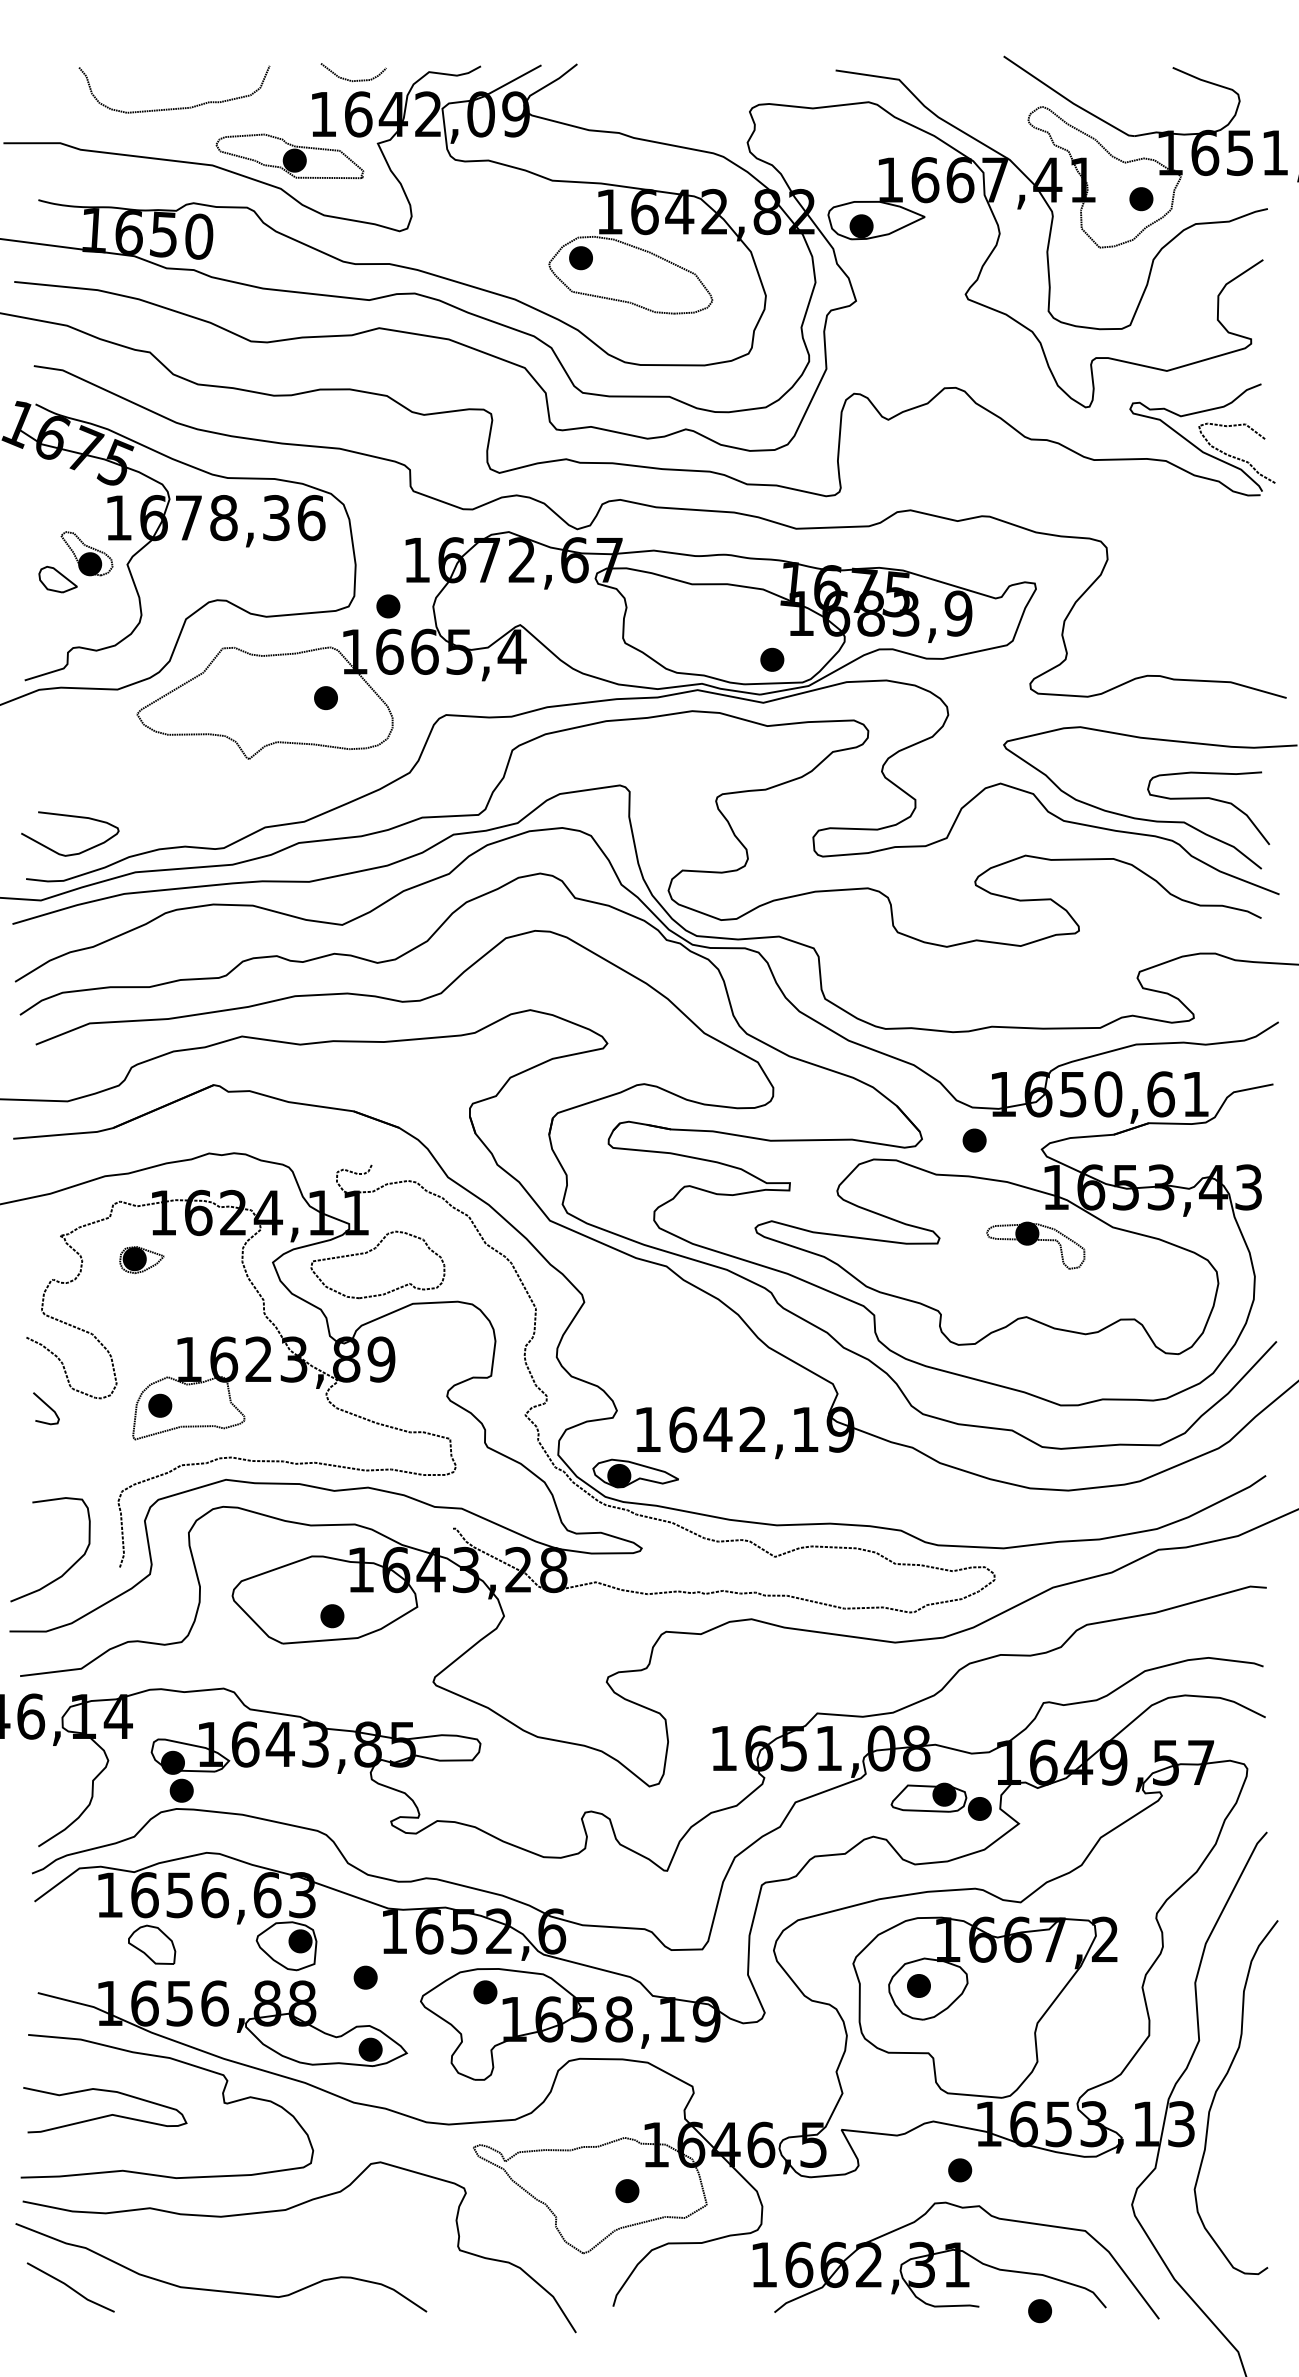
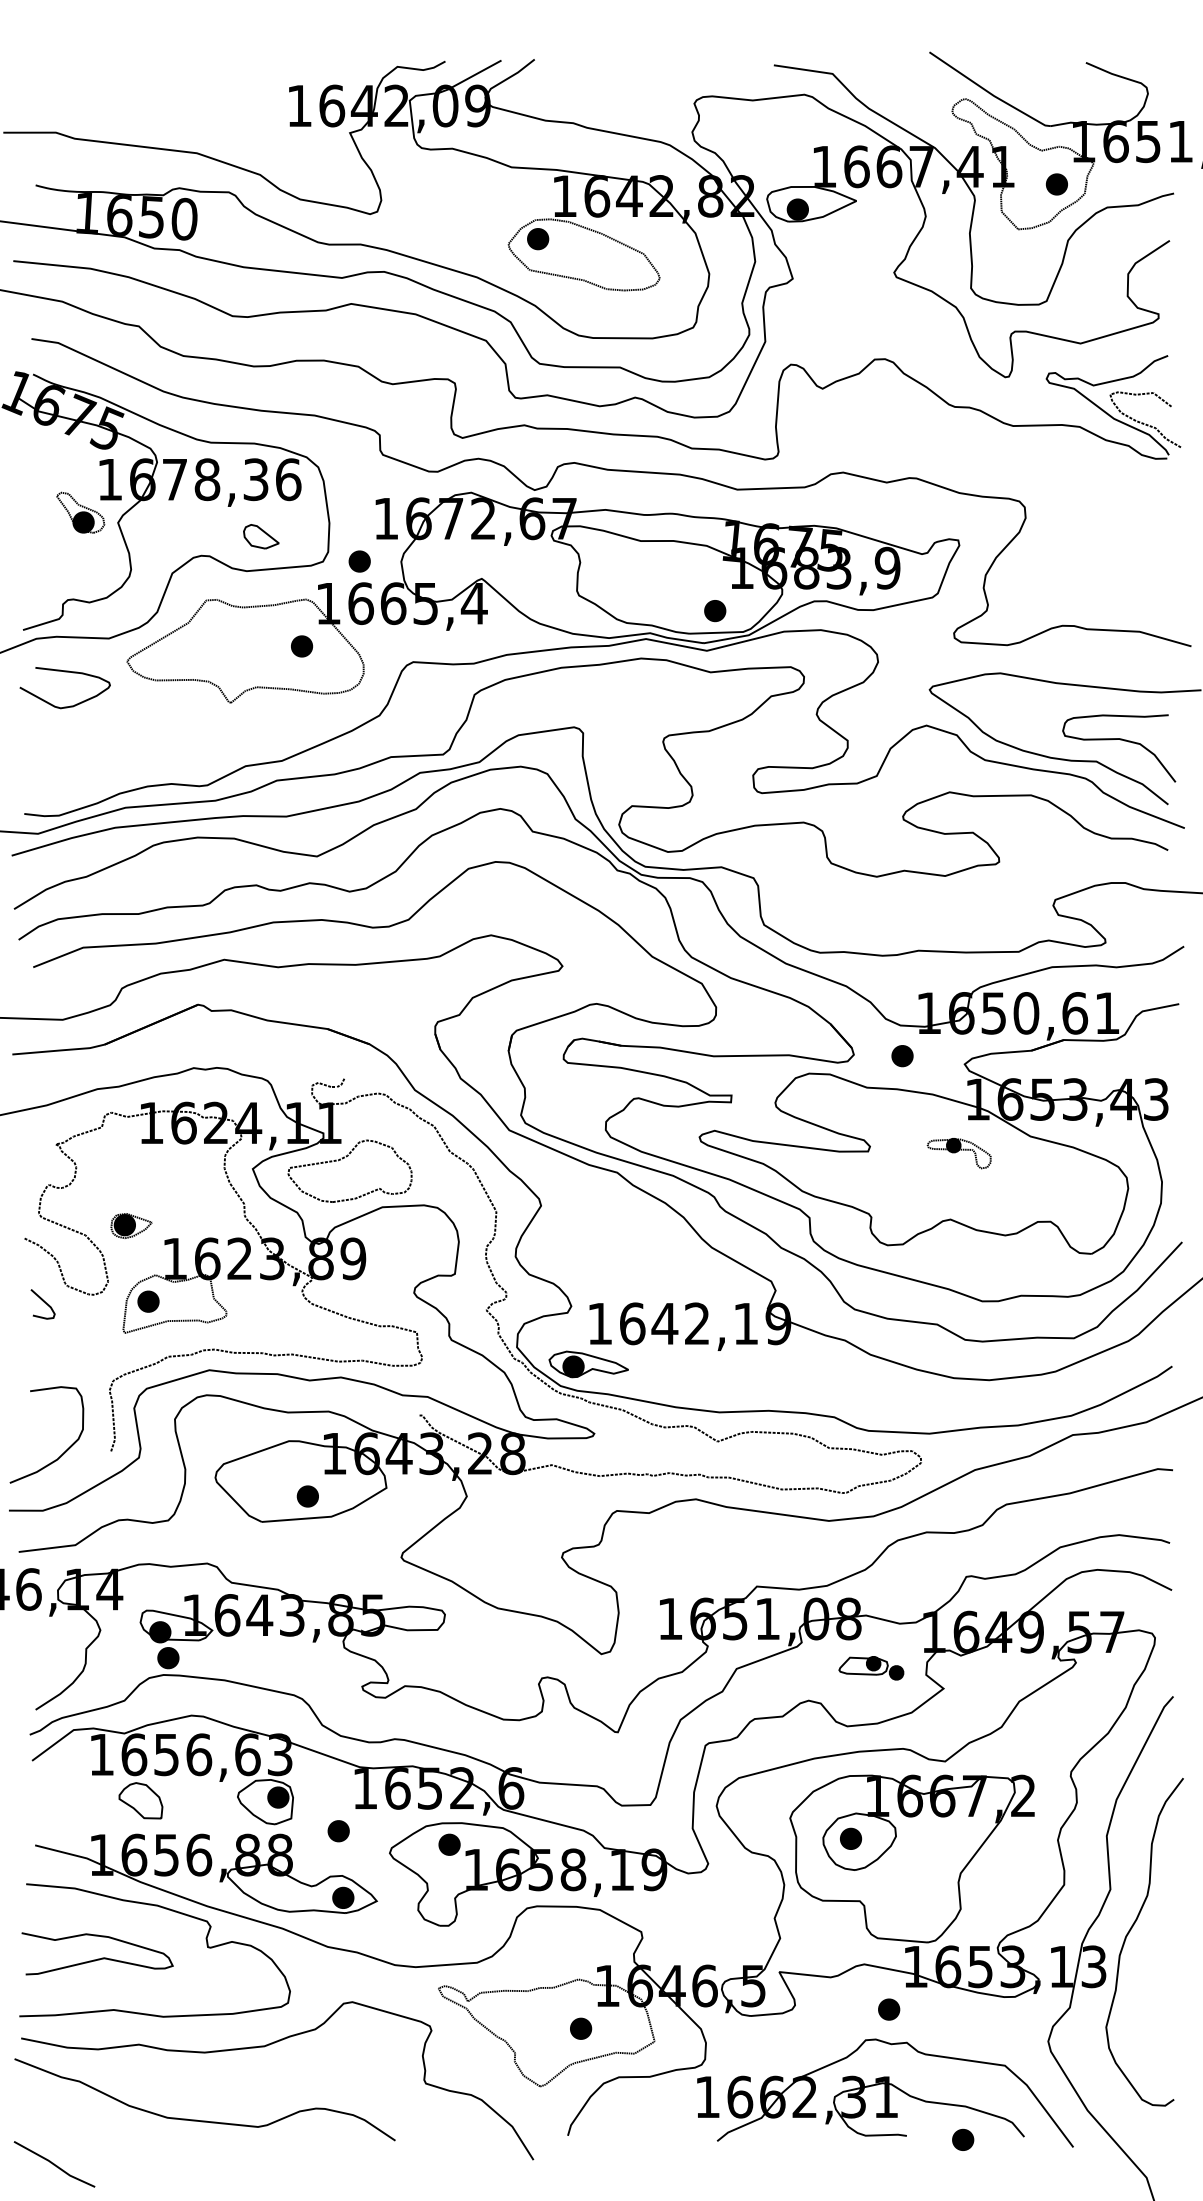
curve: (350, 79) -> (324, 73), removed
curve: (178, 107) -> (165, 99), removed
part: (289, 156) -> (268, 144), removed
part: (57, 579) -> (260, 536), moved
curve: (72, 817) -> (67, 672), moved
part: (1035, 1245) -> (958, 1153), size x0.7
part: (141, 1259) -> (131, 1225), moved
part: (940, 1801) -> (870, 1668), size x0.7
line: (70, 2287) -> (54, 2164), moved

